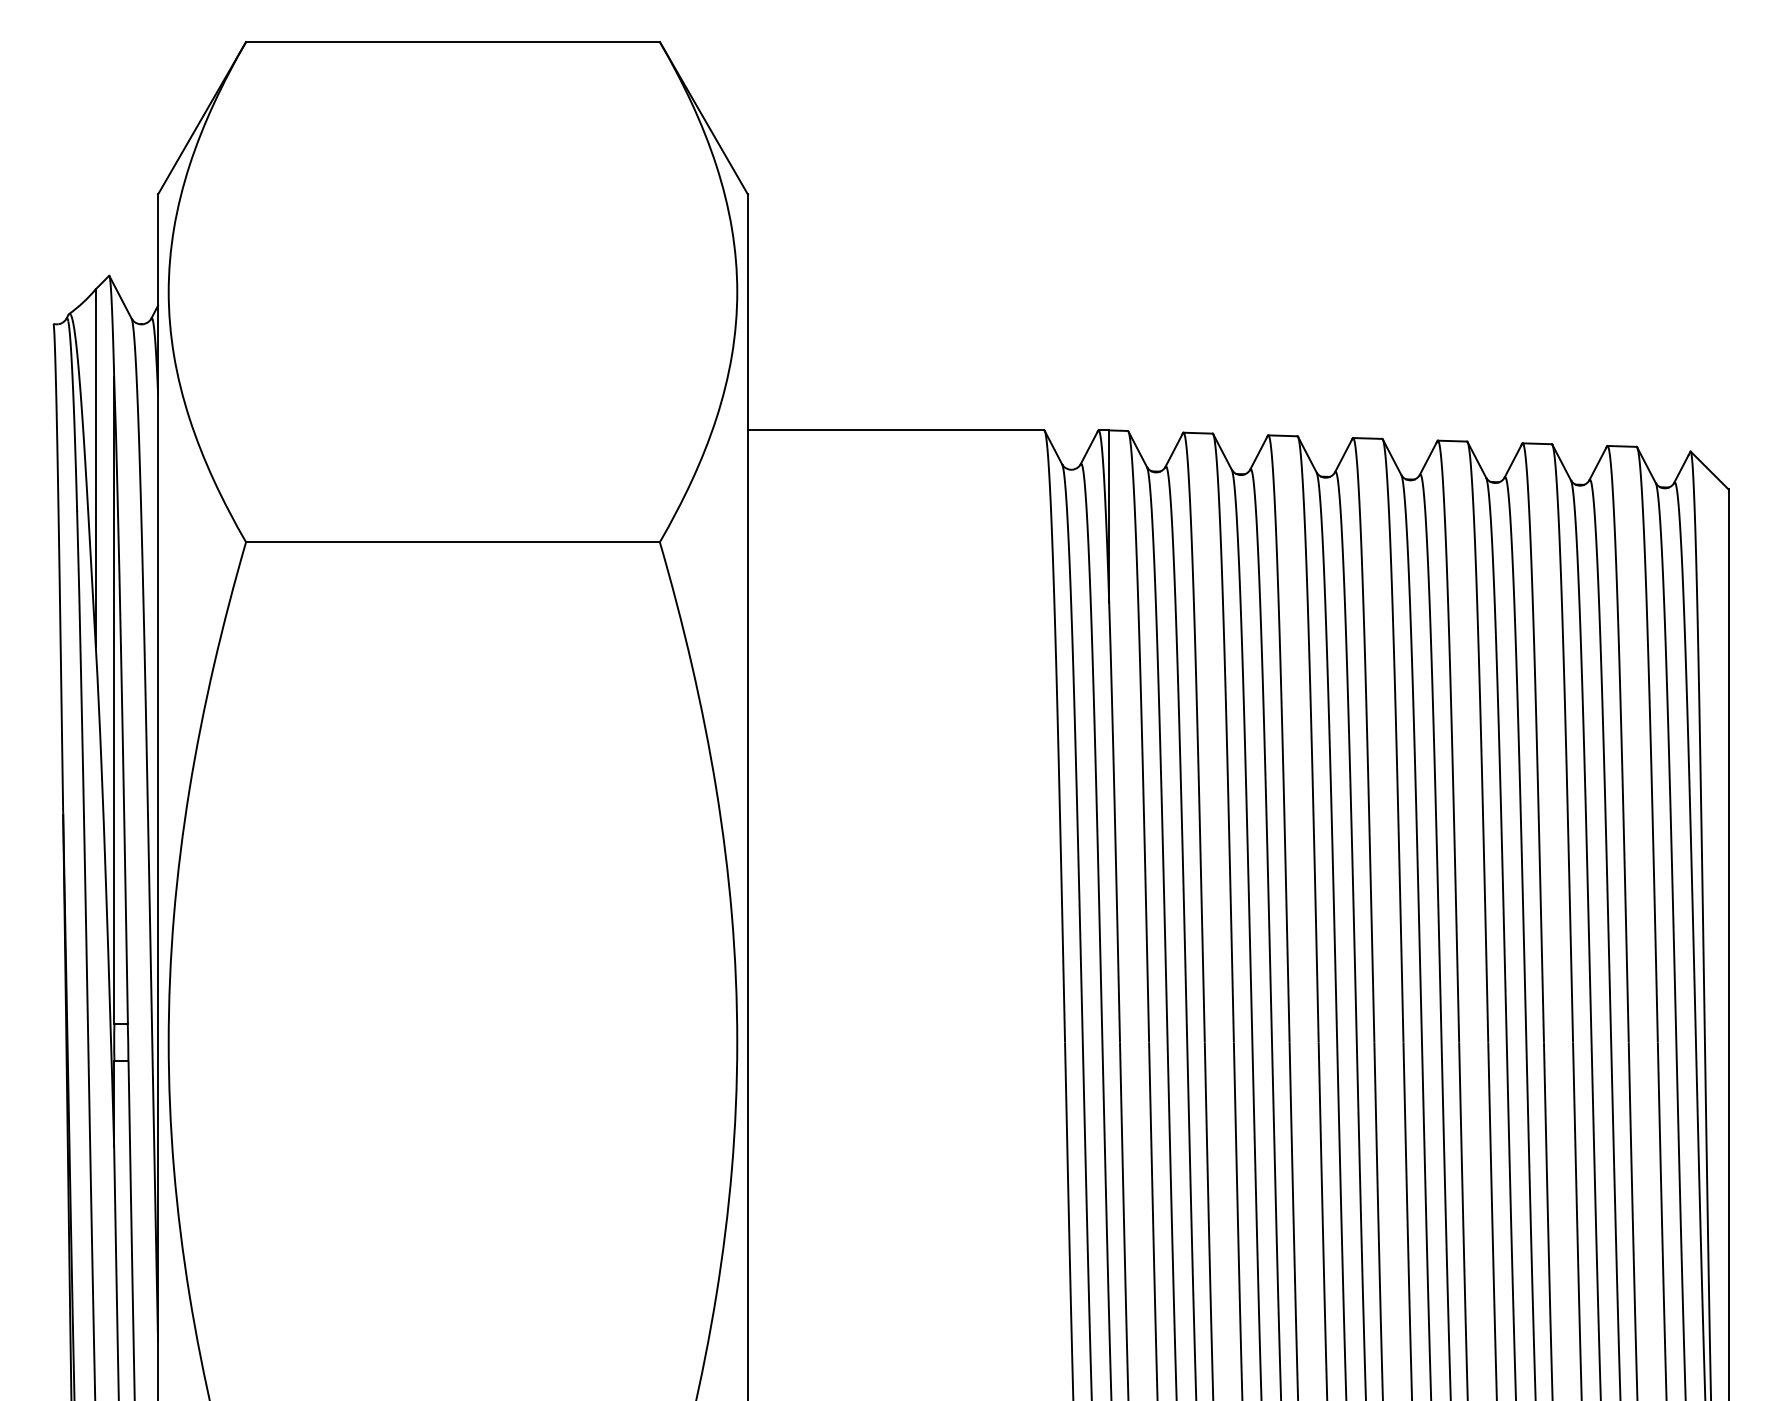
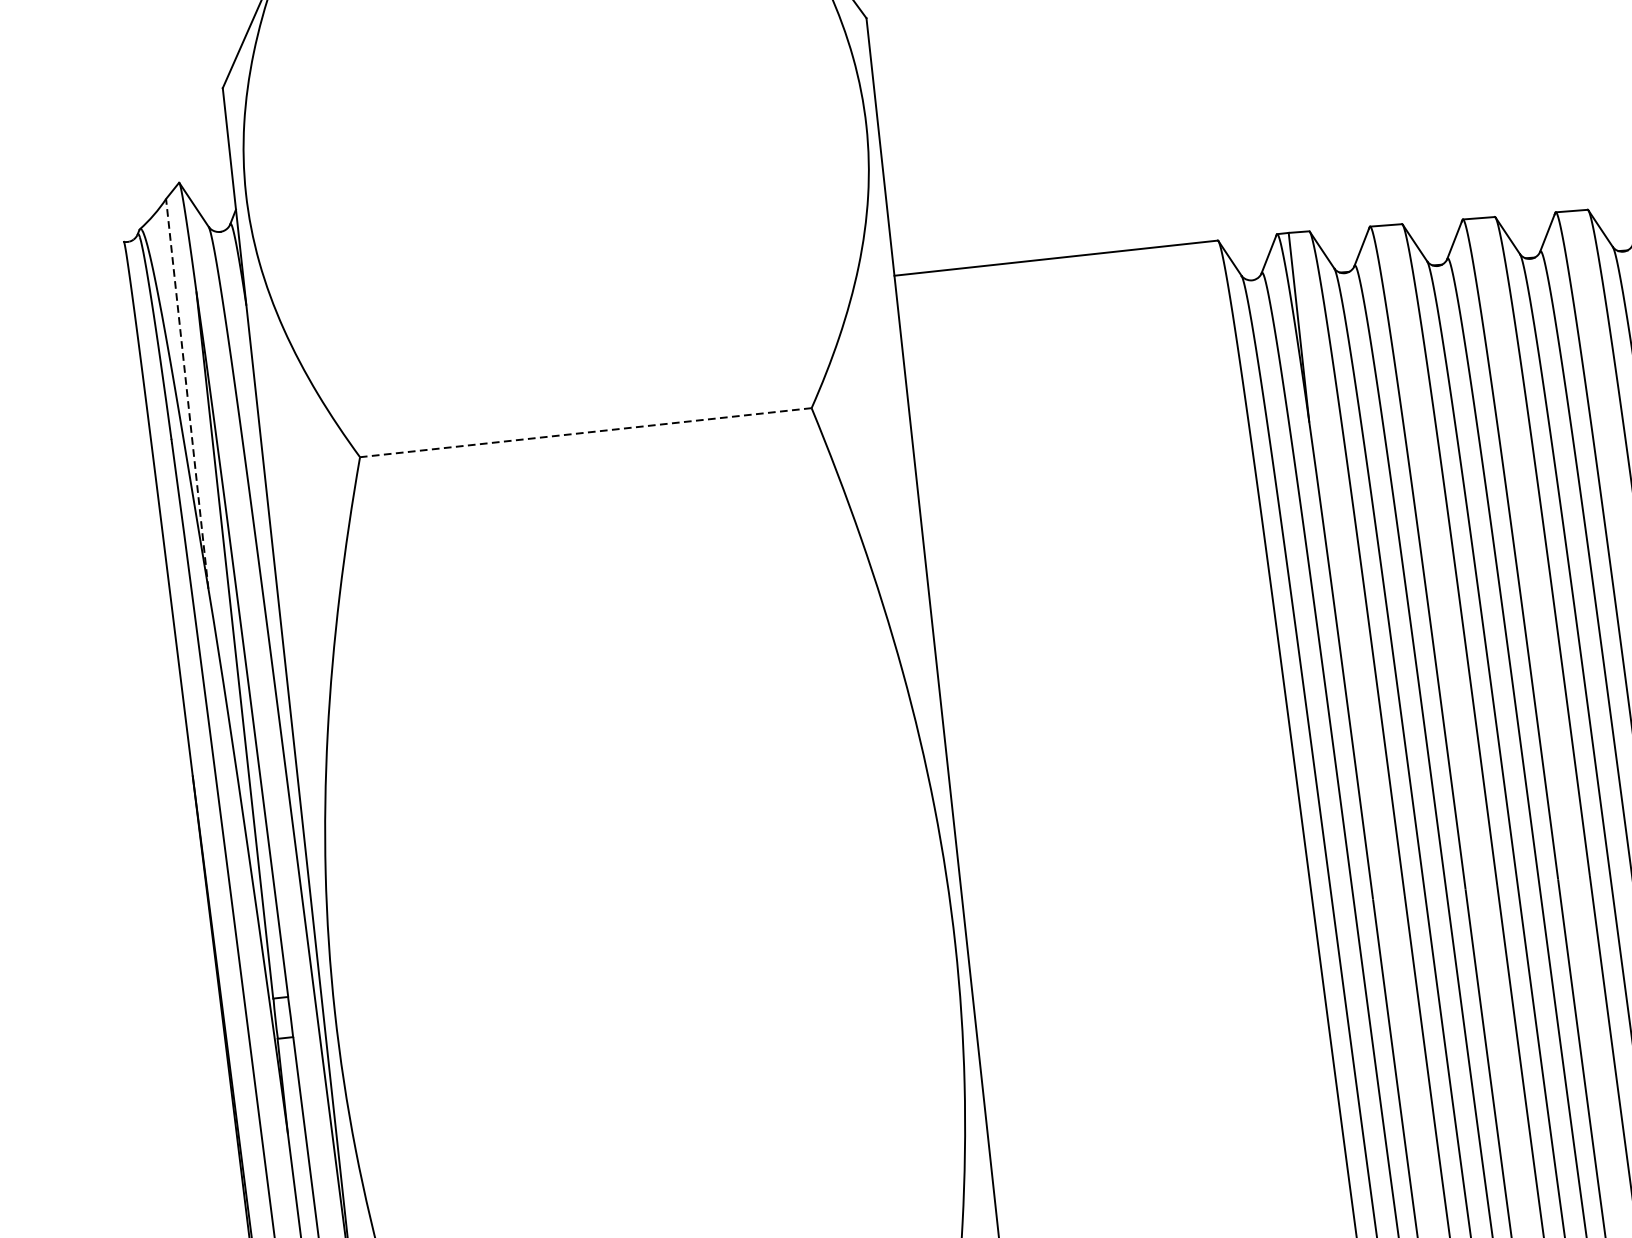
line: (95, 467) -> (186, 393), solid -> dashed
line: (452, 542) -> (585, 433), solid -> dashed

